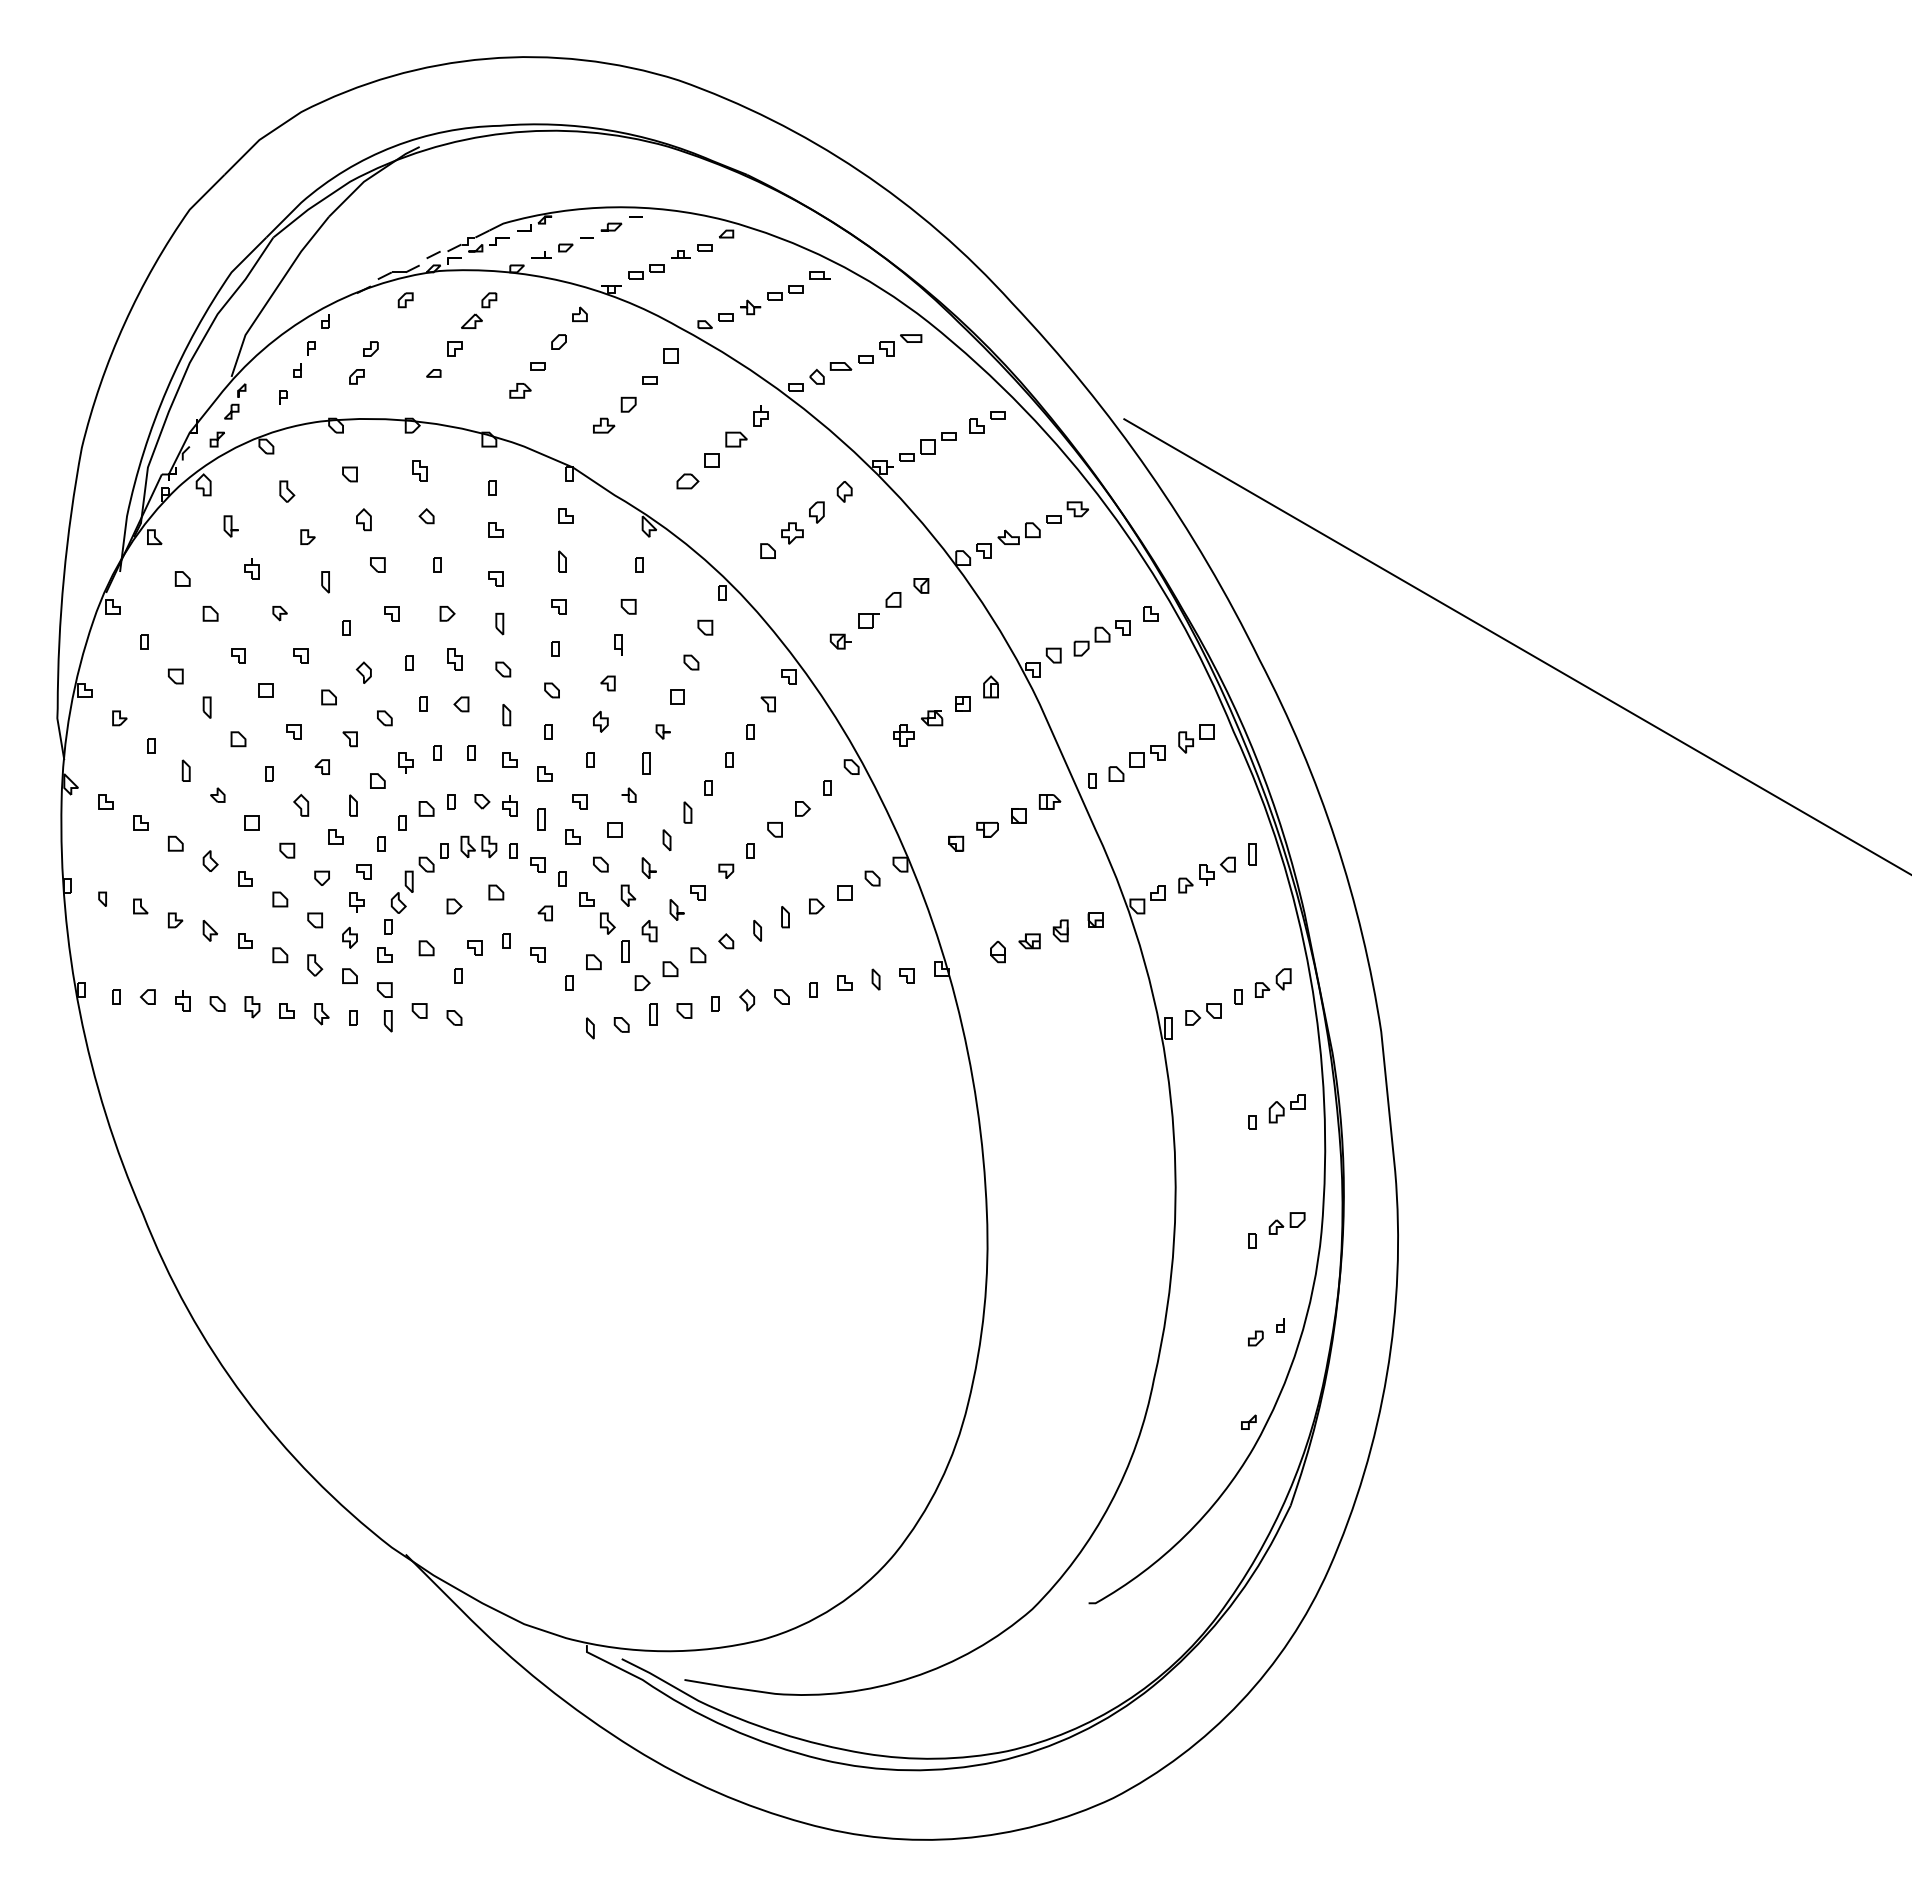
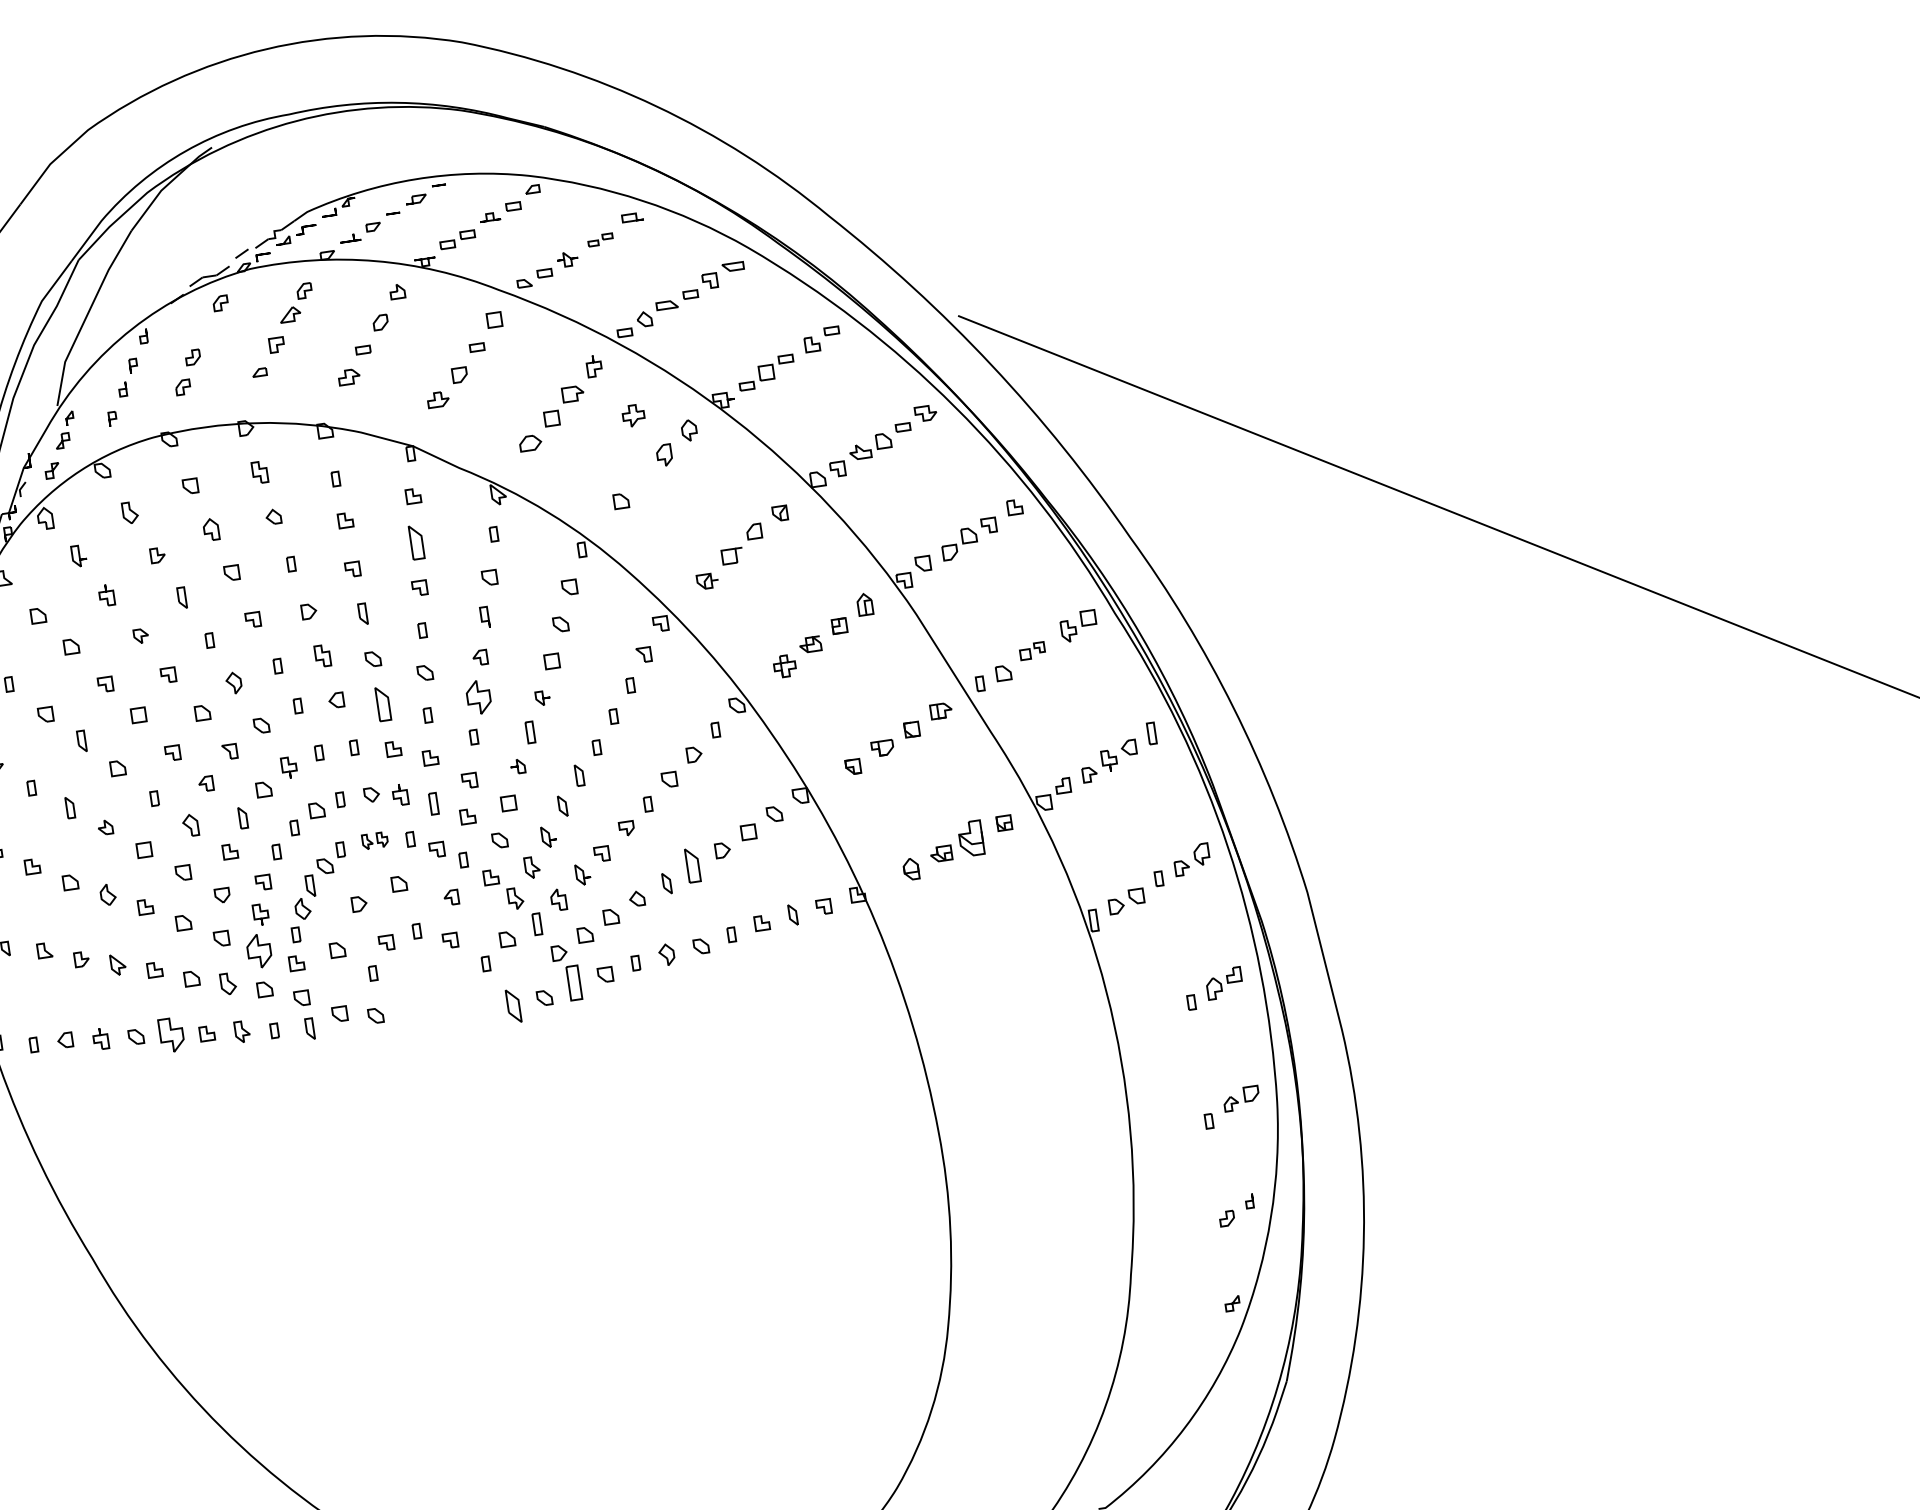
part: (785, 292) -> (600, 239), size x0.7
part: (792, 533) -> (633, 415), moved
part: (562, 561) -> (416, 542), size x1.6
part: (506, 715) -> (383, 704), size x1.6
part: (600, 721) -> (478, 696), size x1.6
part: (1147, 756) -> (1032, 651), size x0.7
part: (478, 846) -> (374, 840), size x0.7
part: (785, 917) -> (693, 866), size x1.6
part: (1060, 930) -> (970, 838), size x1.6
part: (349, 937) -> (258, 950), size x1.6
part: (252, 1007) -> (171, 1035), size x1.6
part: (653, 1014) -> (574, 982), size x1.6
part: (590, 1028) -> (513, 1006), size x1.6

